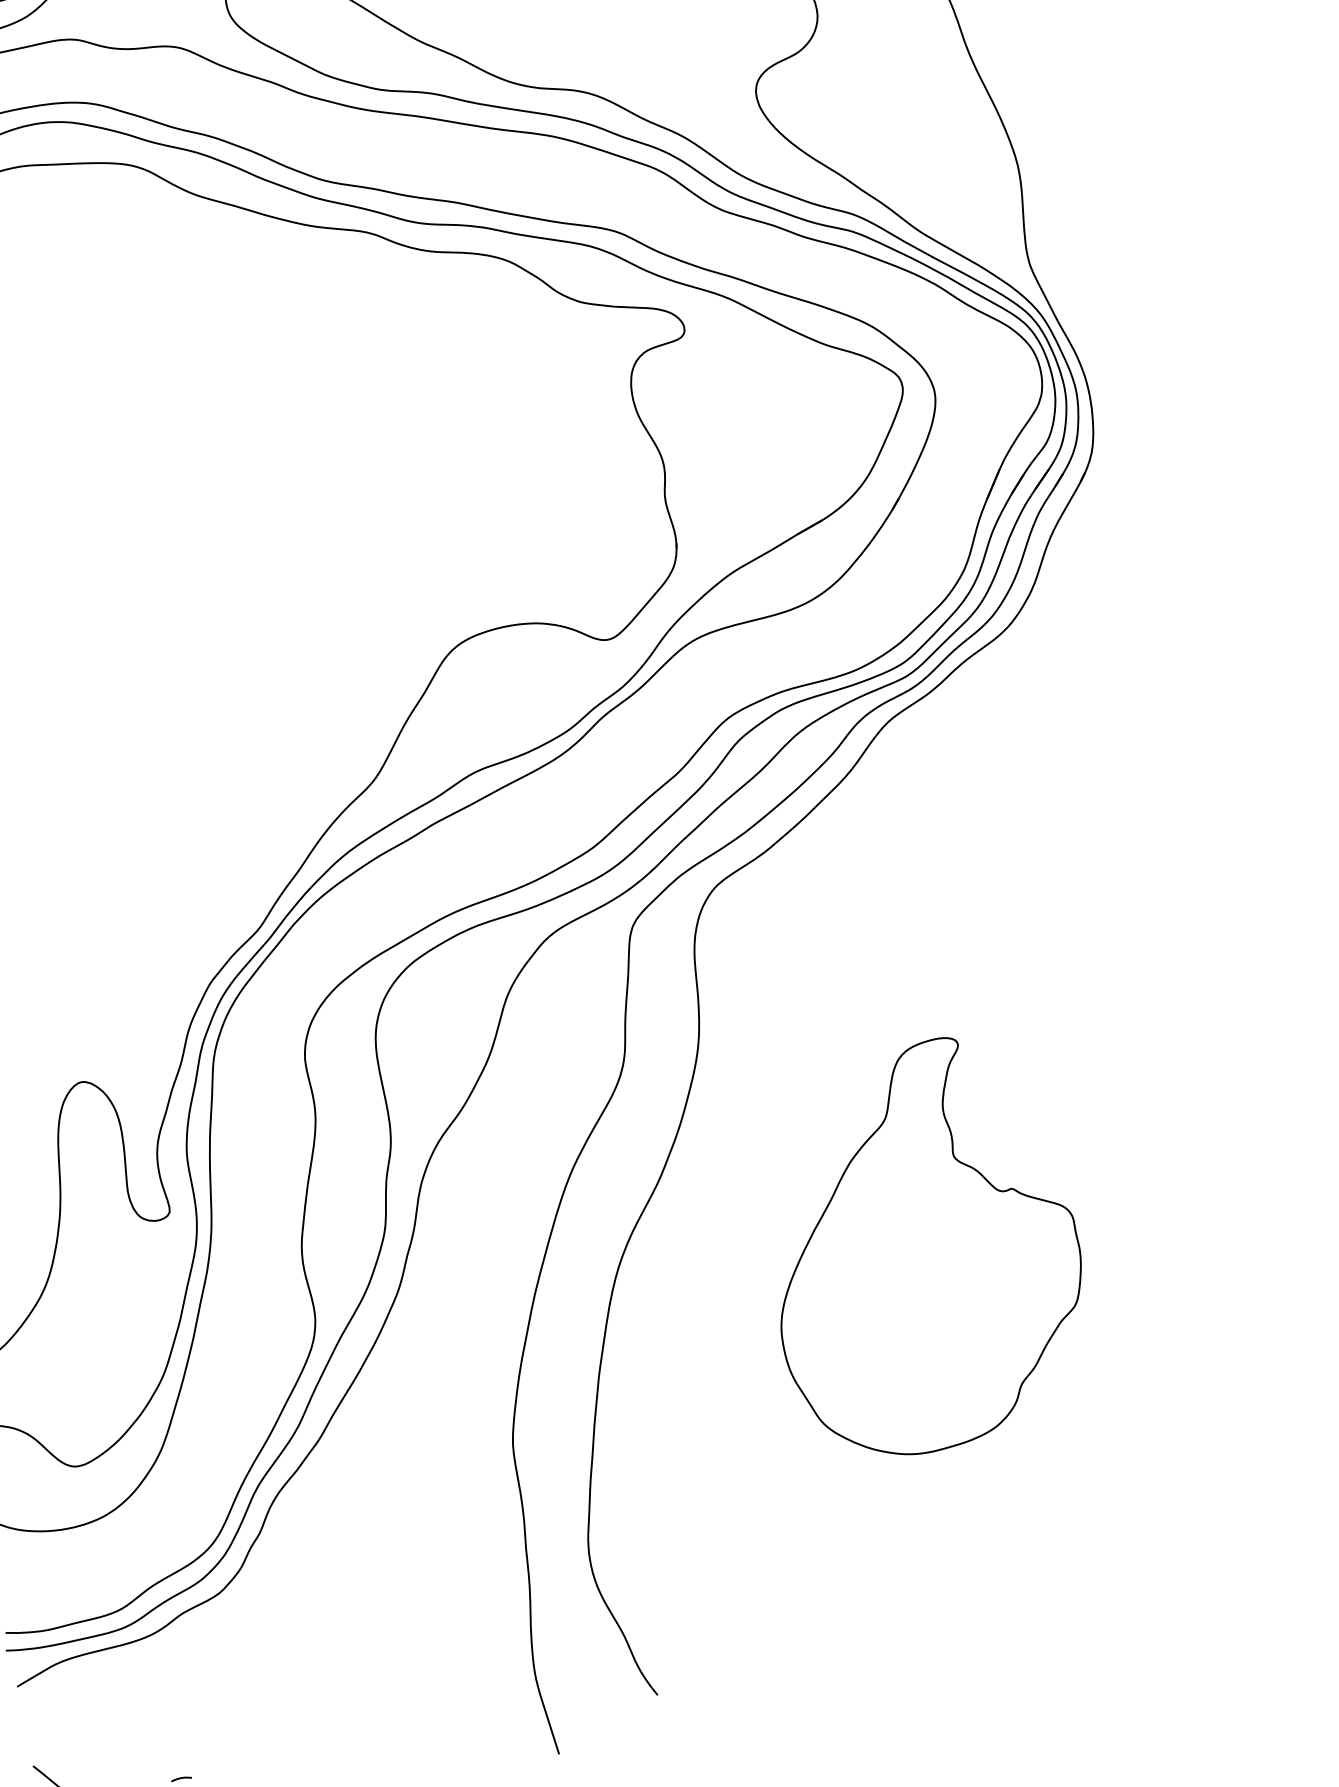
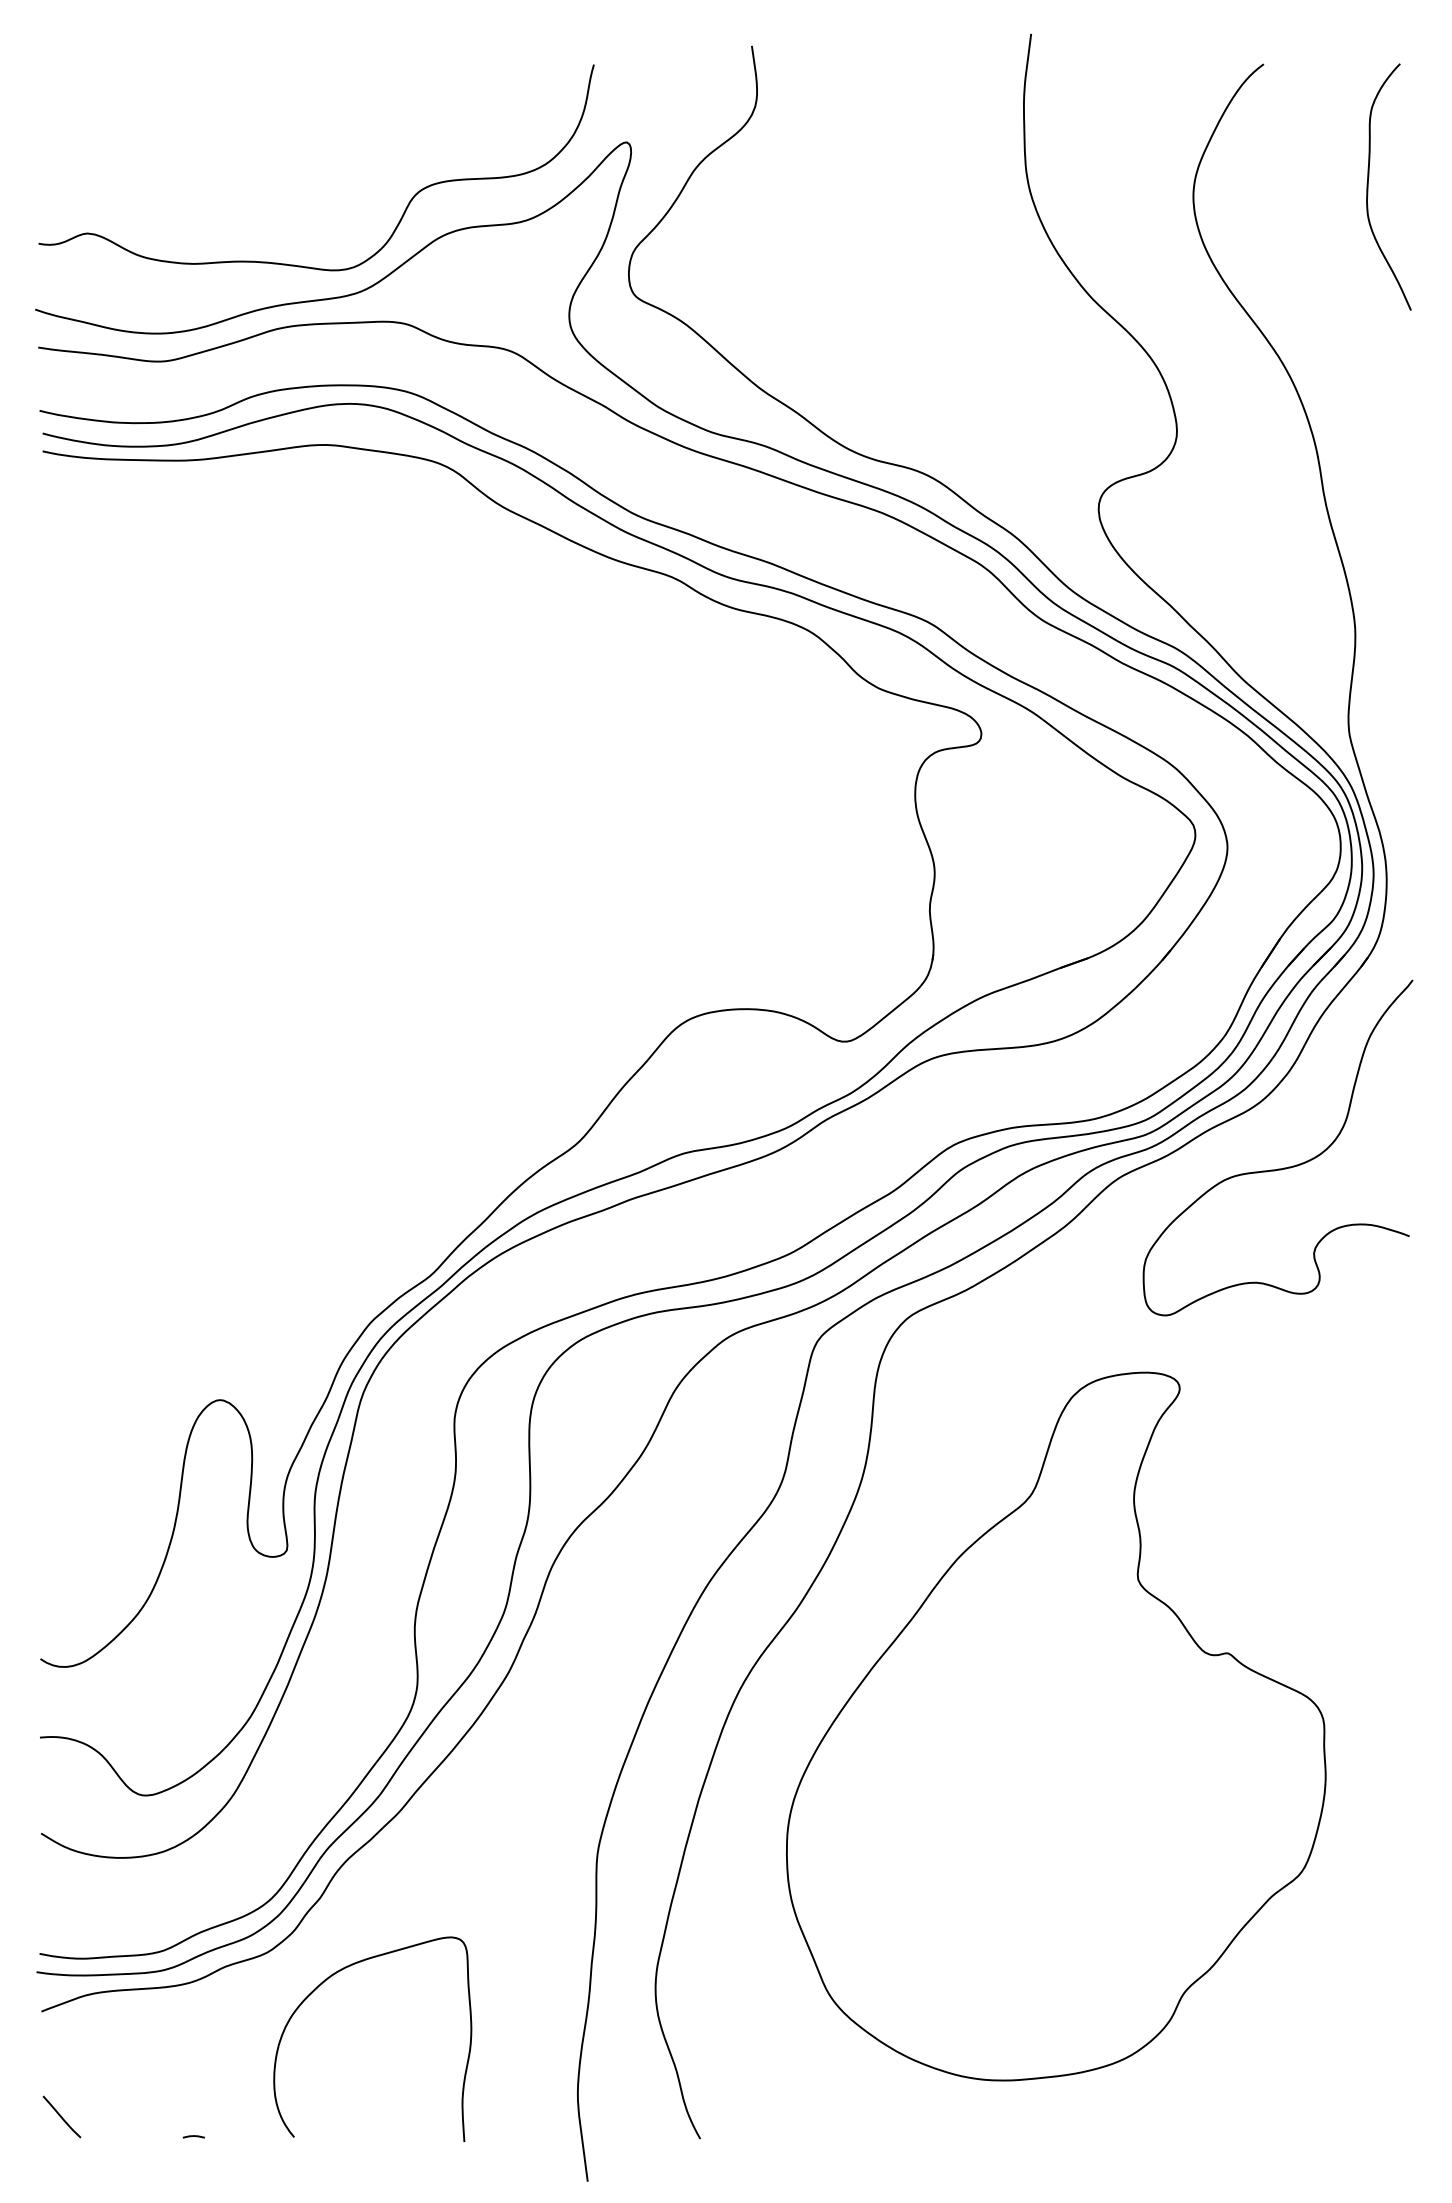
curve: (1036, 685) -> (1278, 1168), added
part: (922, 1247) -> (1056, 1726), size x1.67
curve: (276, 1613) -> (322, 1984), added

